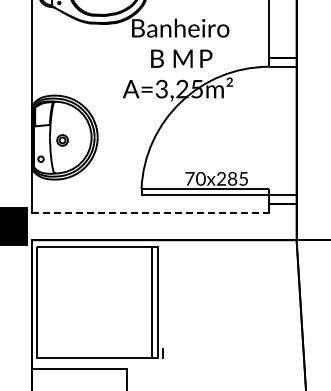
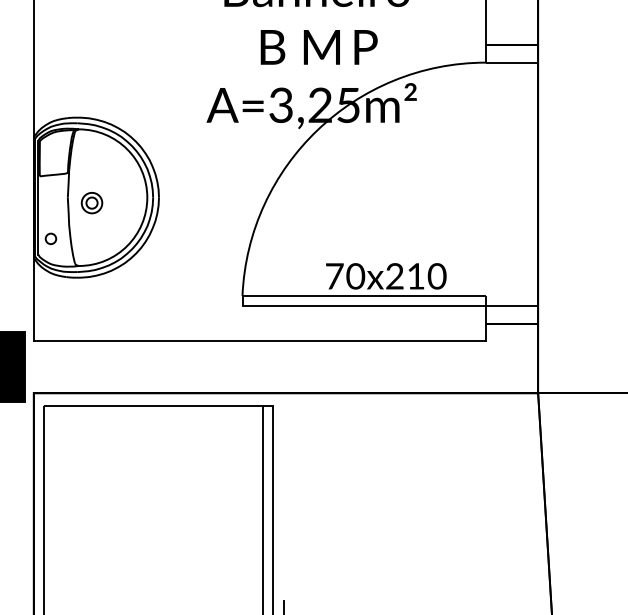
text: (238, 178) -> (427, 275), 70x285 -> 70x210
line: (150, 212) -> (259, 340), dashed -> solid

